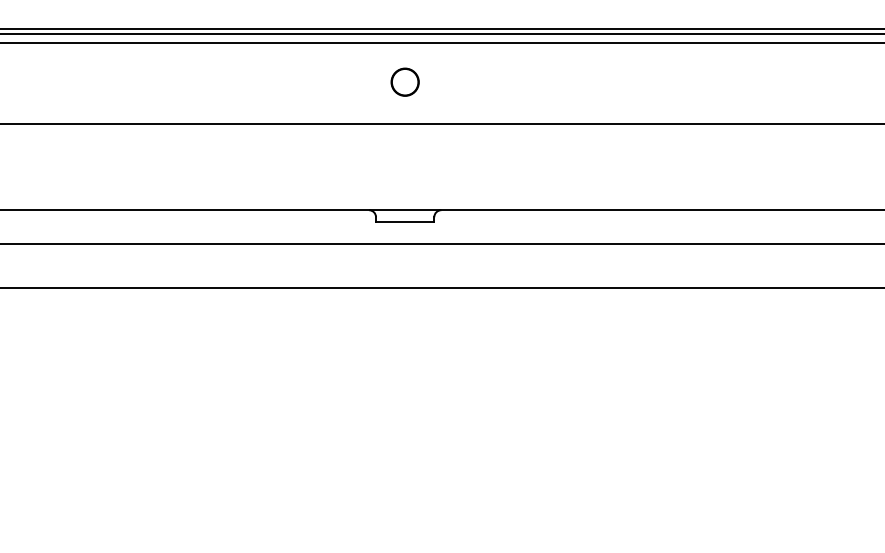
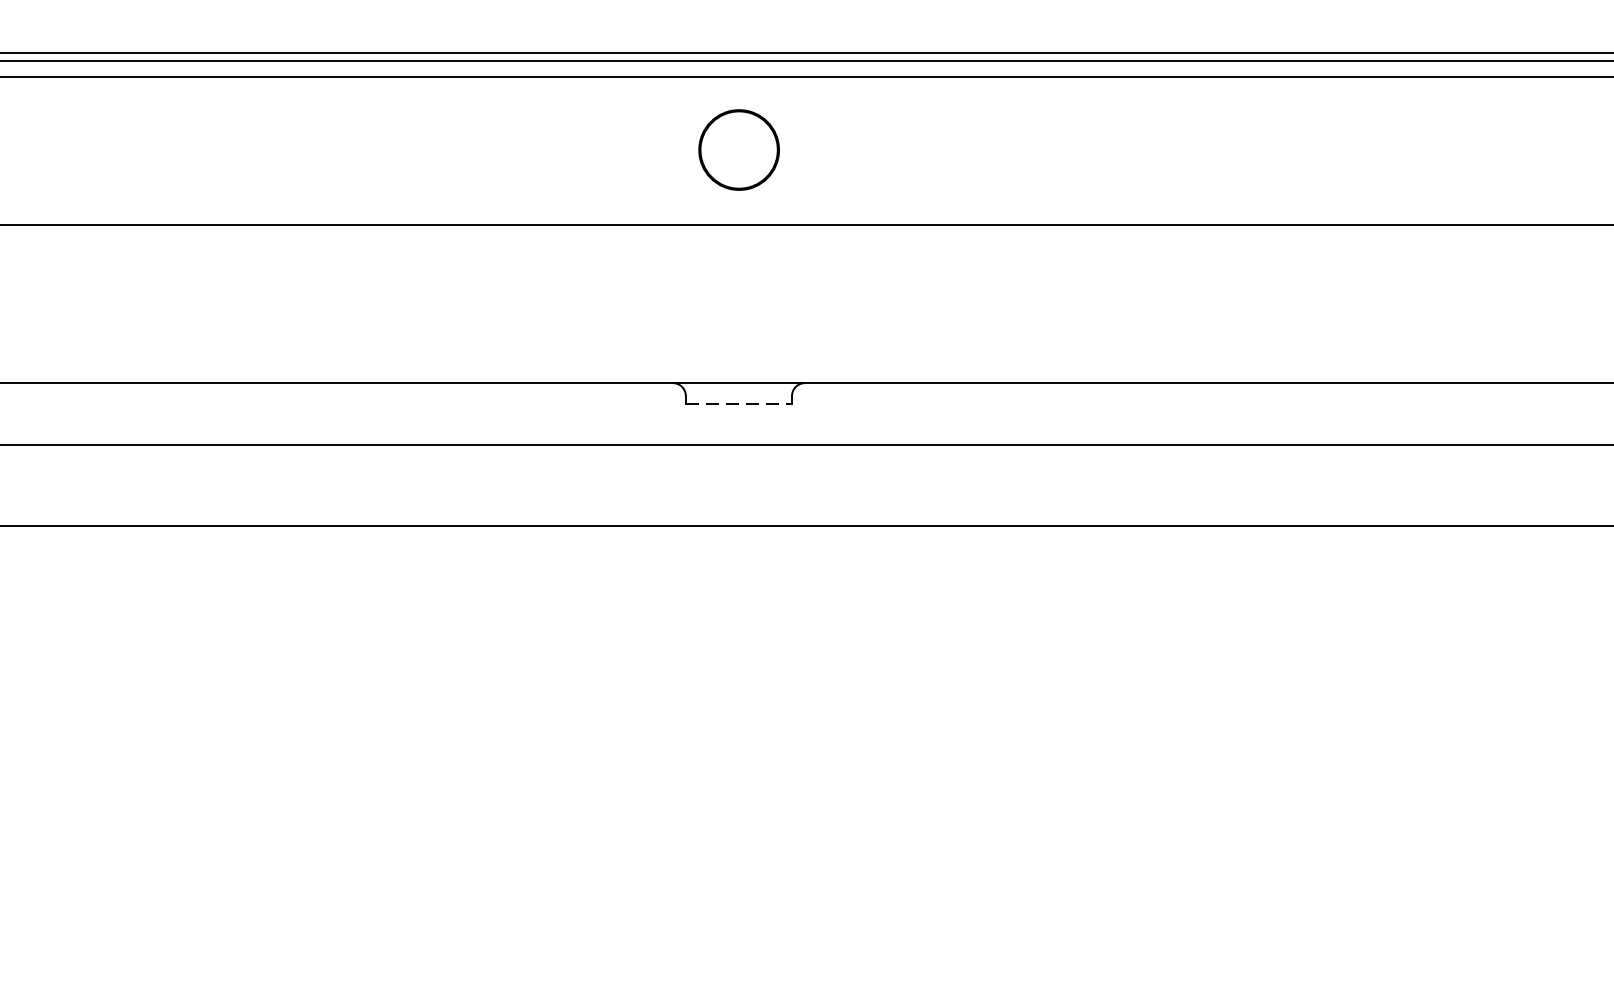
circle: (404, 81) -> (737, 148), size x1.6
line: (405, 221) -> (739, 403), solid -> dashed

